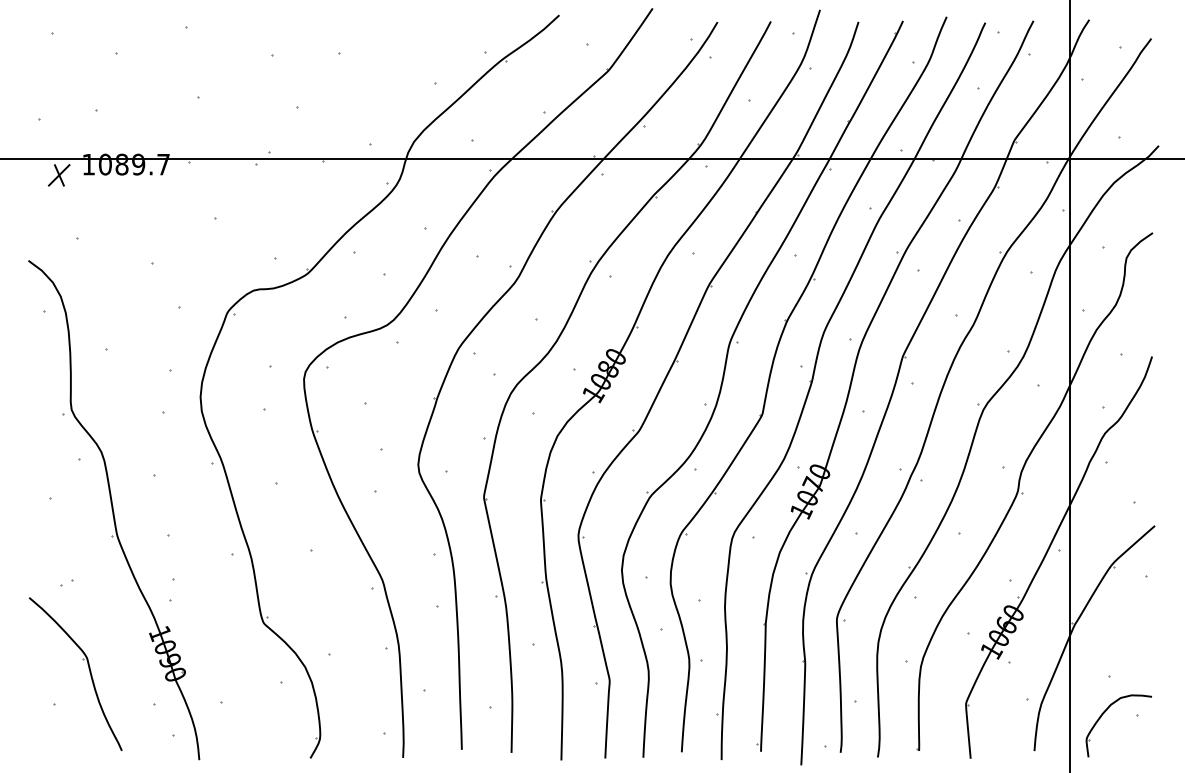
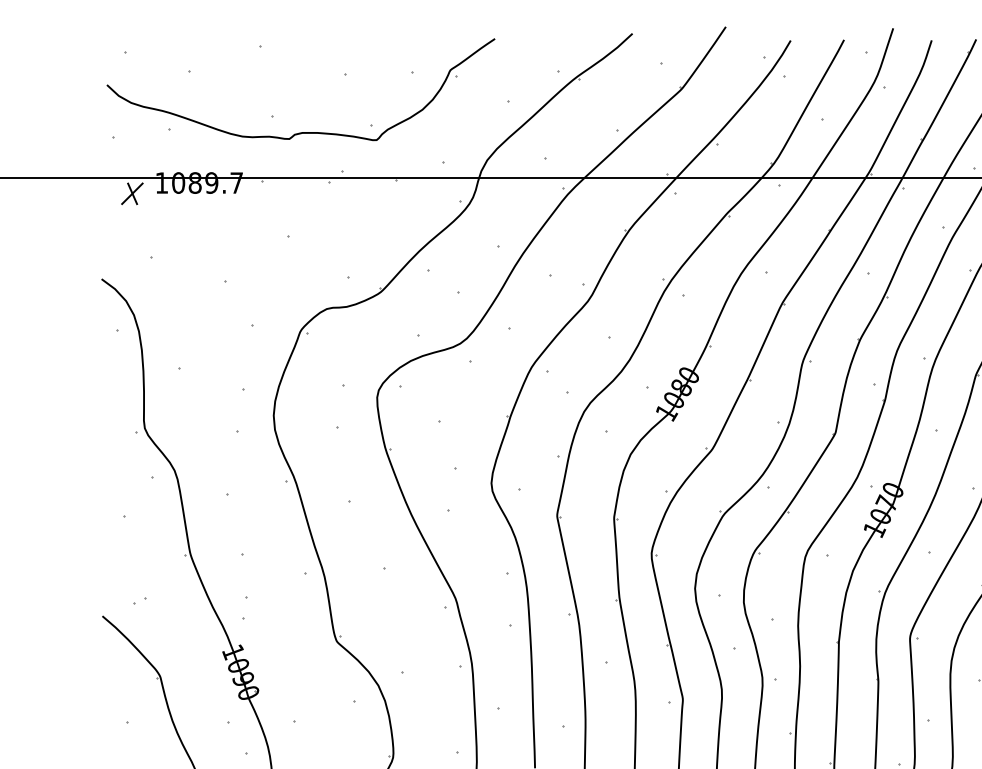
part: (228, 113) -> (301, 131), added

